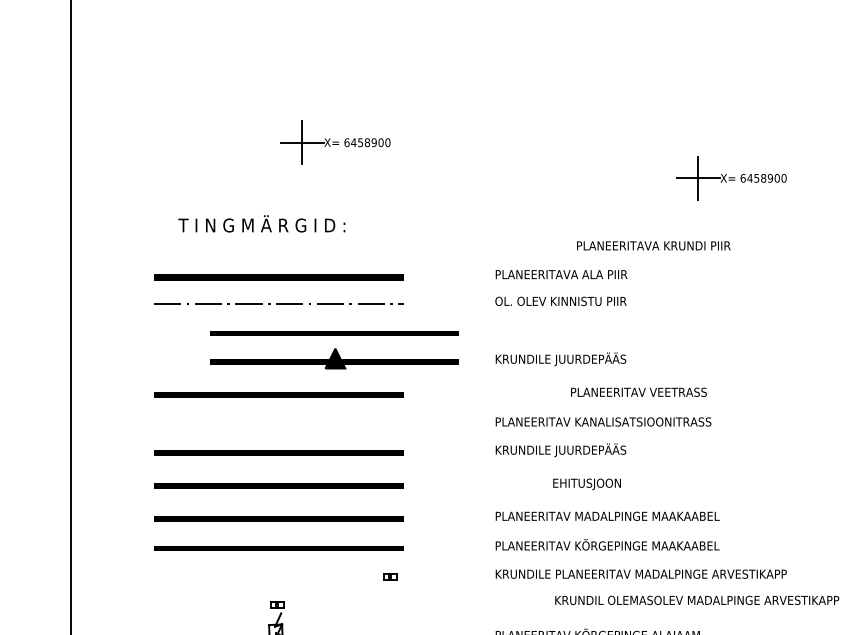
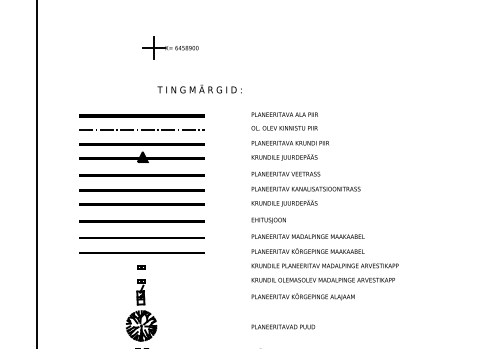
part: (731, 177) -> (370, 65), removed
text: (261, 222) -> (199, 88), moved
text: (653, 246) -> (290, 143), moved
part: (332, 349) -> (141, 152), moved
text: (637, 391) -> (285, 173), moved
line: (277, 424) -> (141, 190), added
text: (586, 484) -> (268, 220), moved
part: (390, 577) -> (141, 267), moved
text: (695, 599) -> (322, 279), moved

